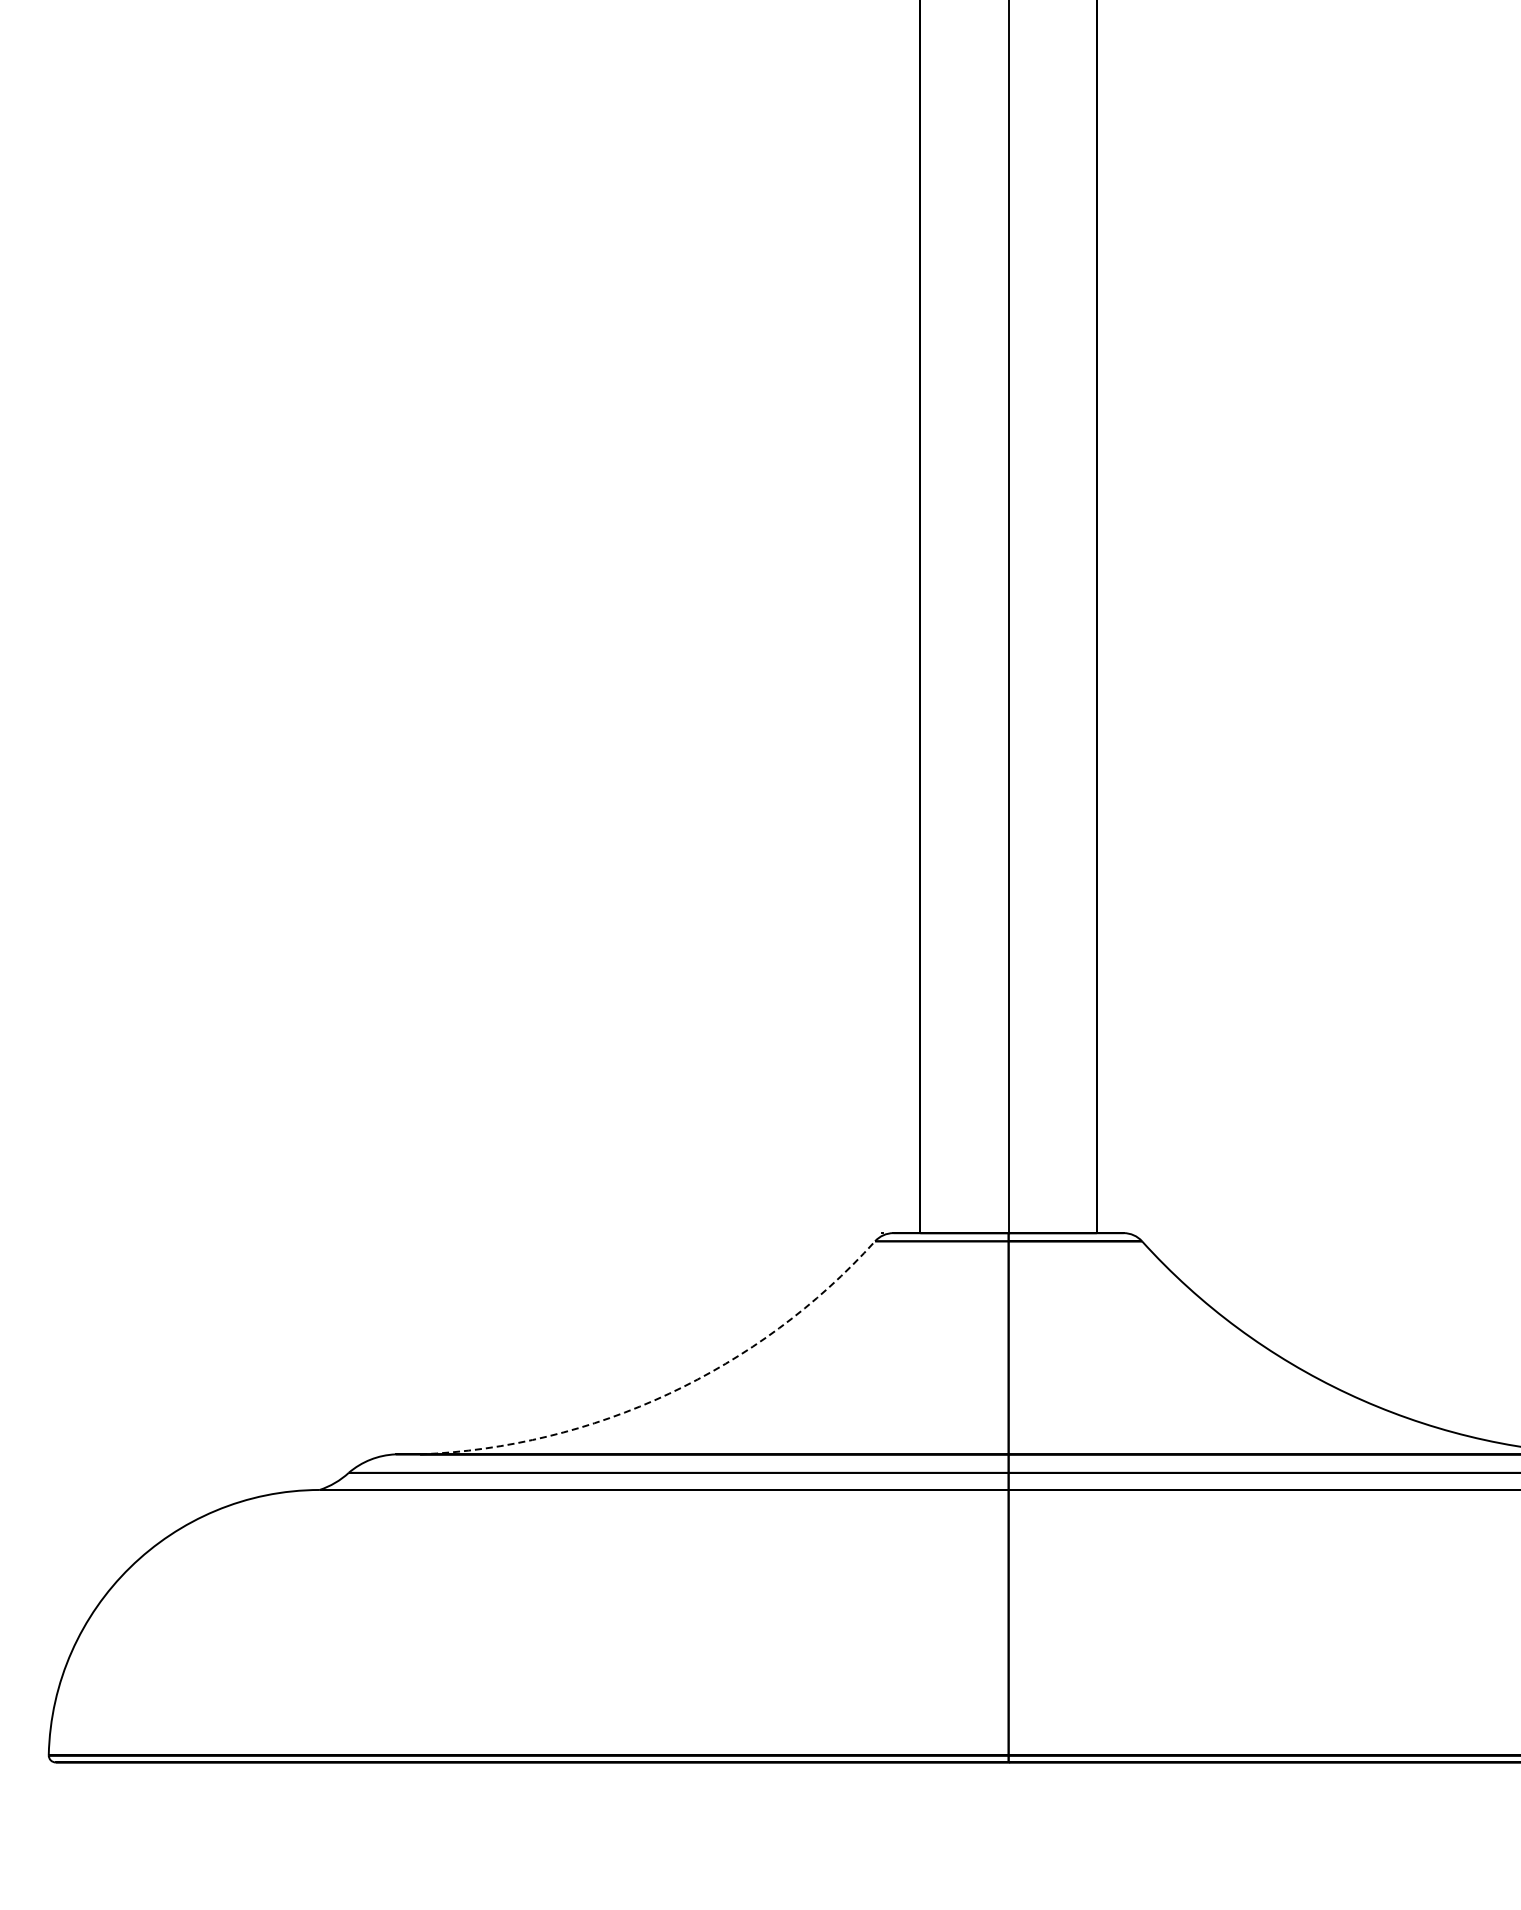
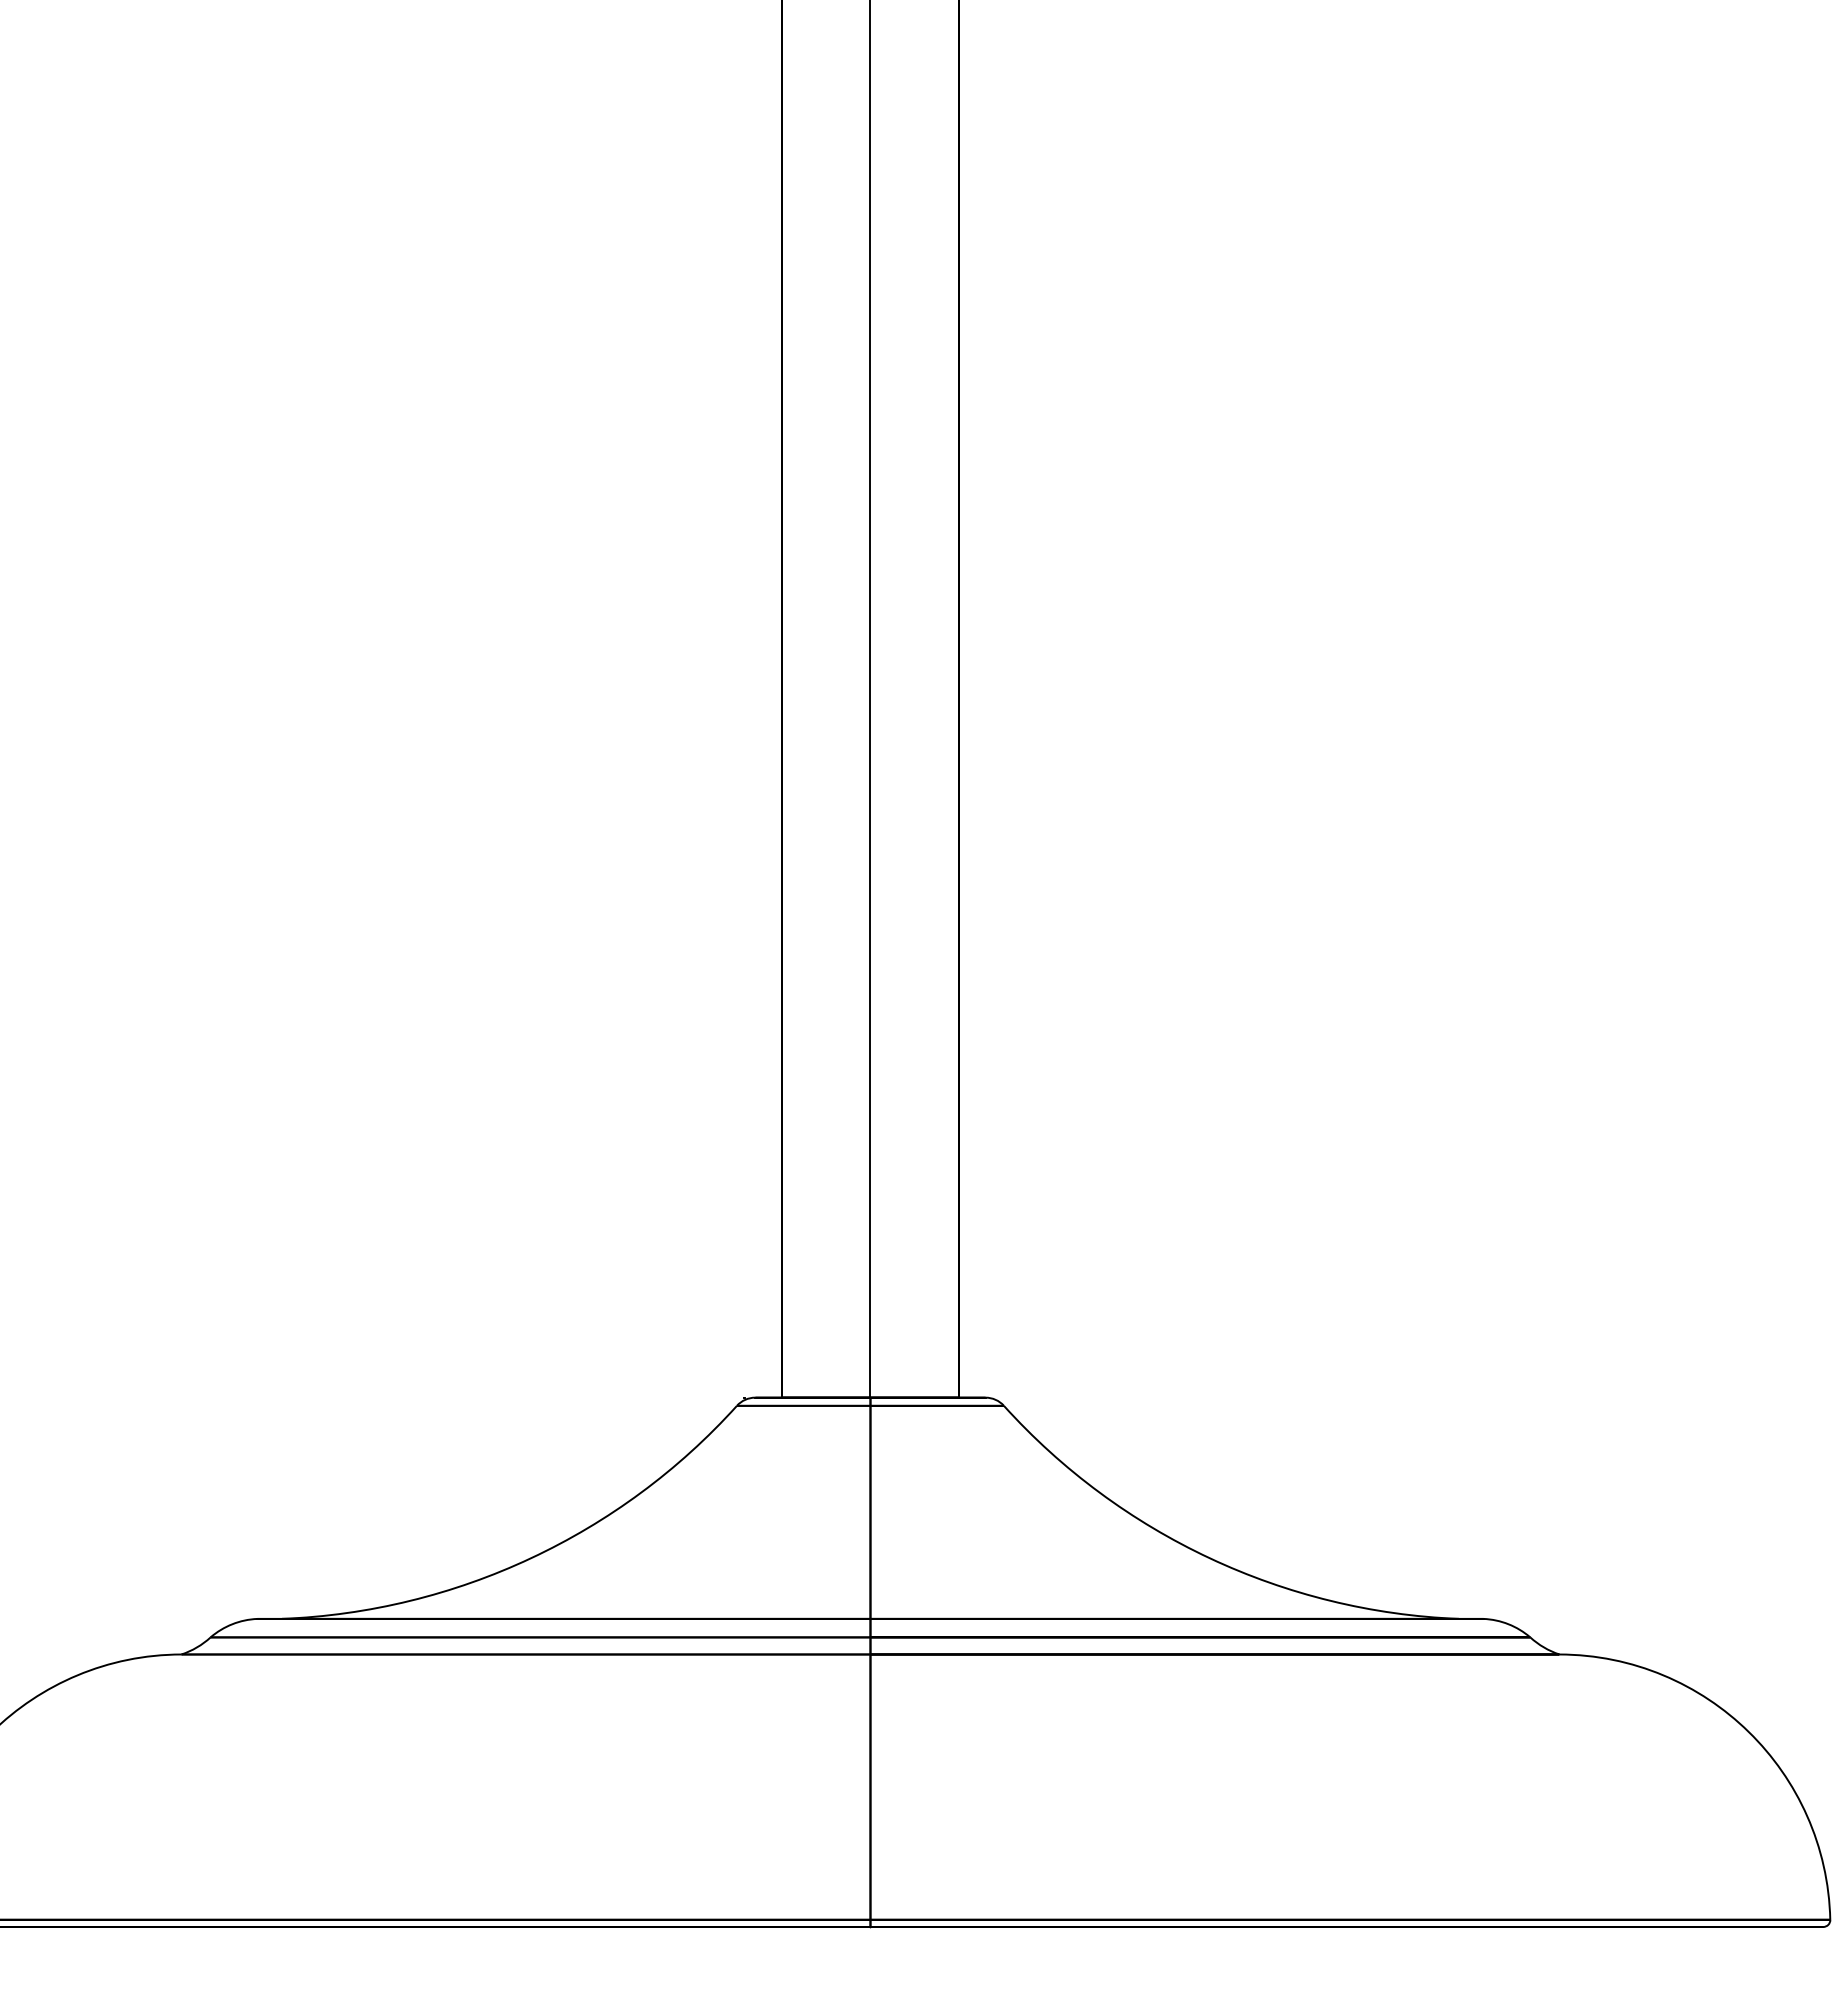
arc: (669, 1393) -> (531, 1558), dashed -> solid

